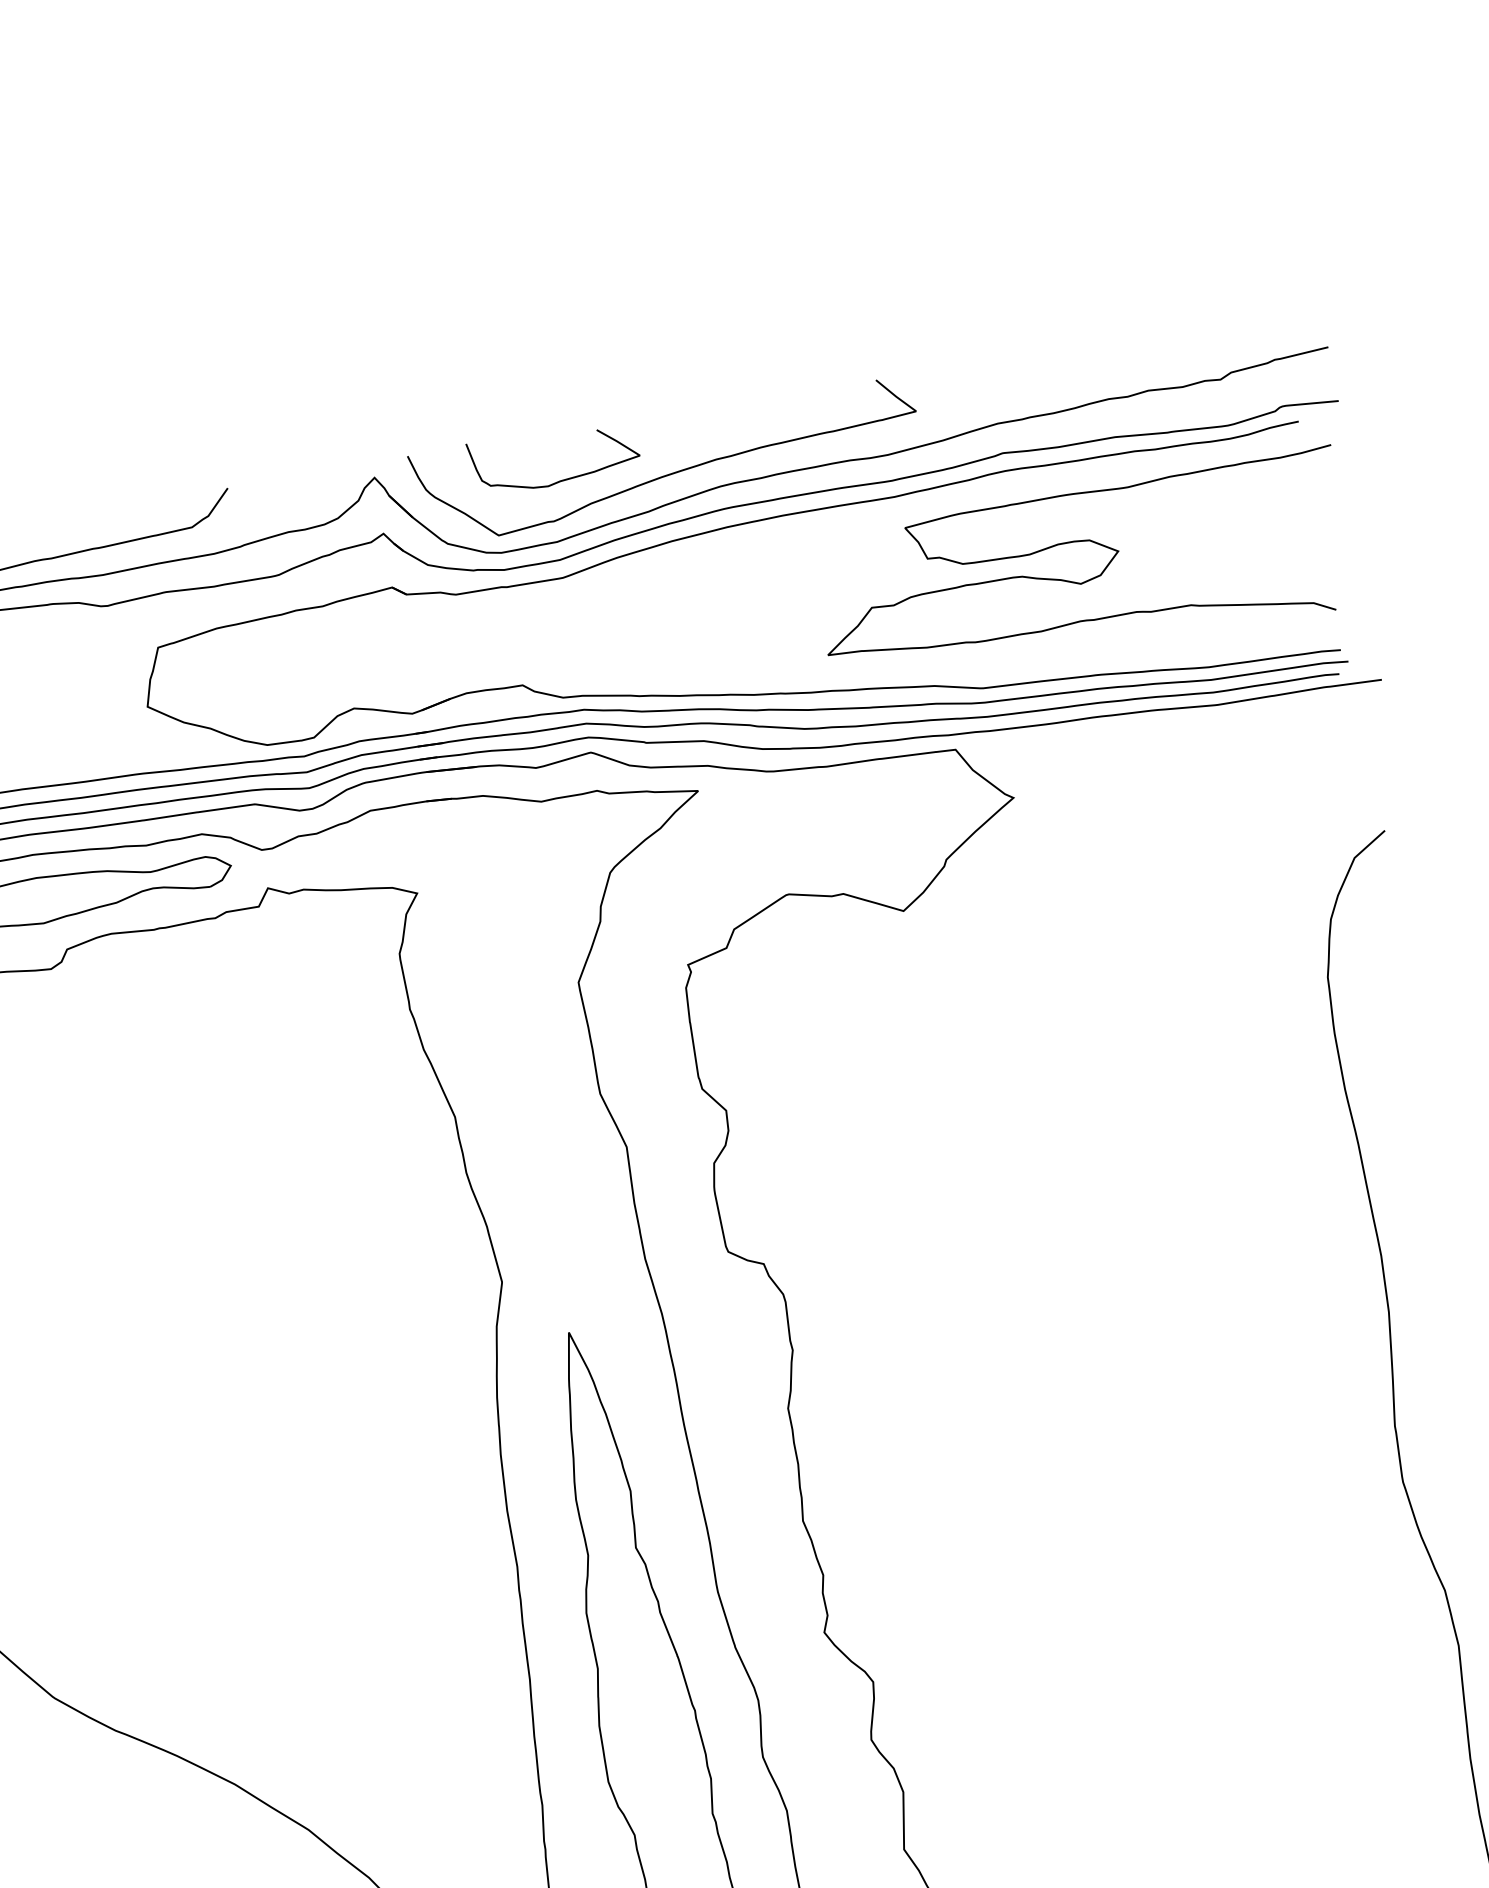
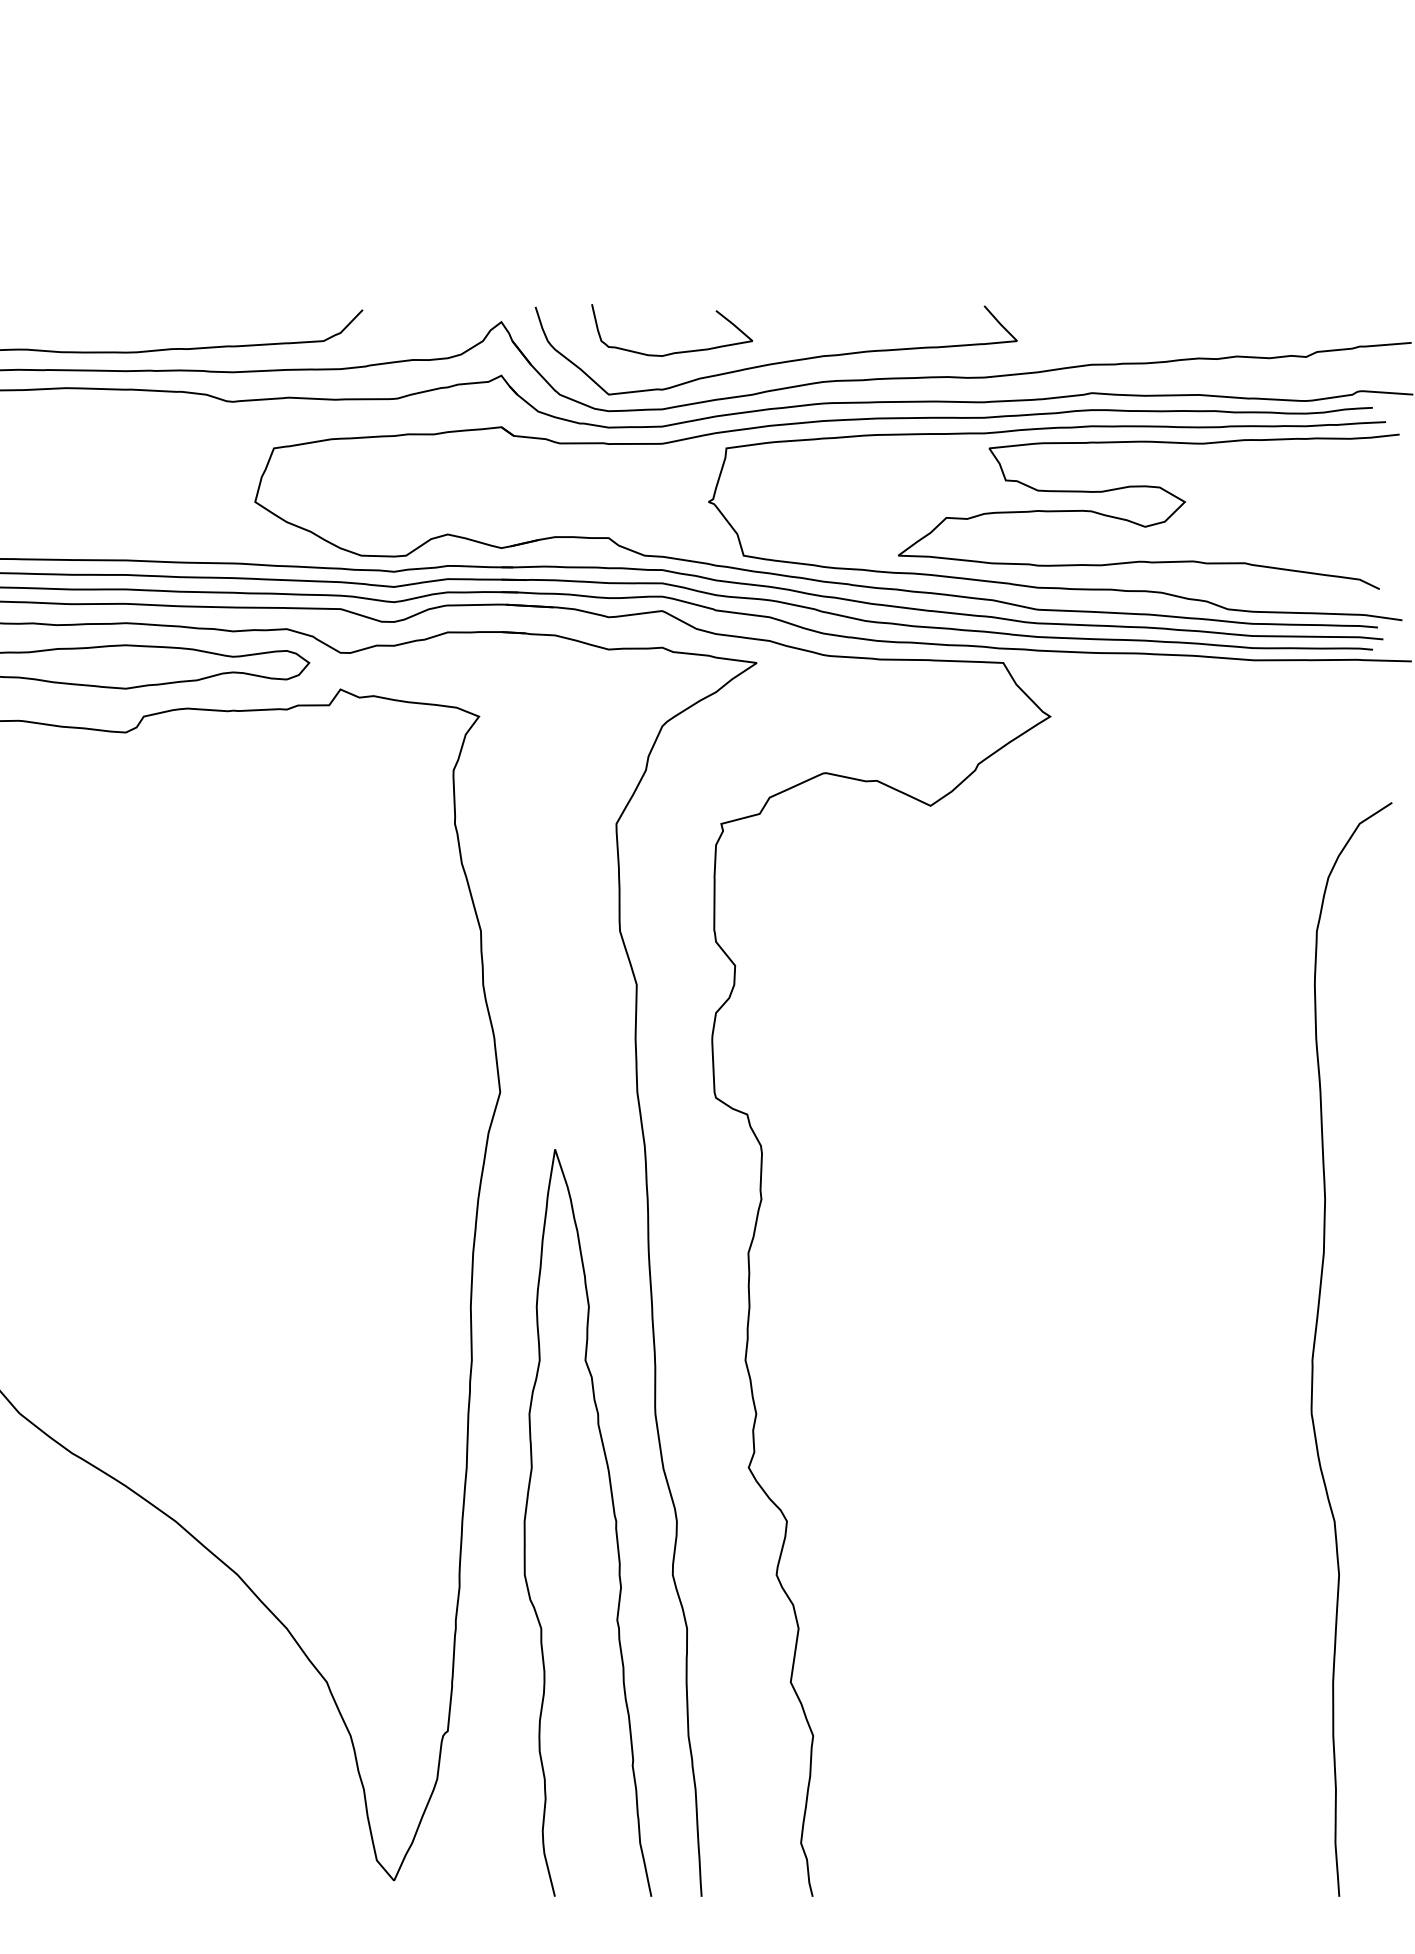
curve: (997, 662) -> (1055, 587), added

